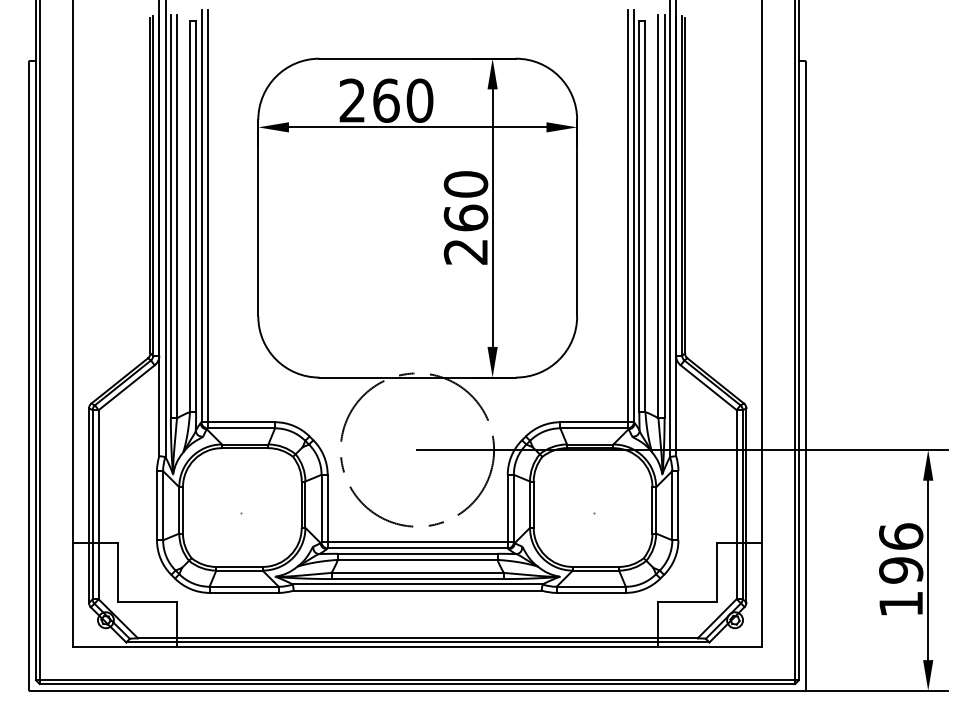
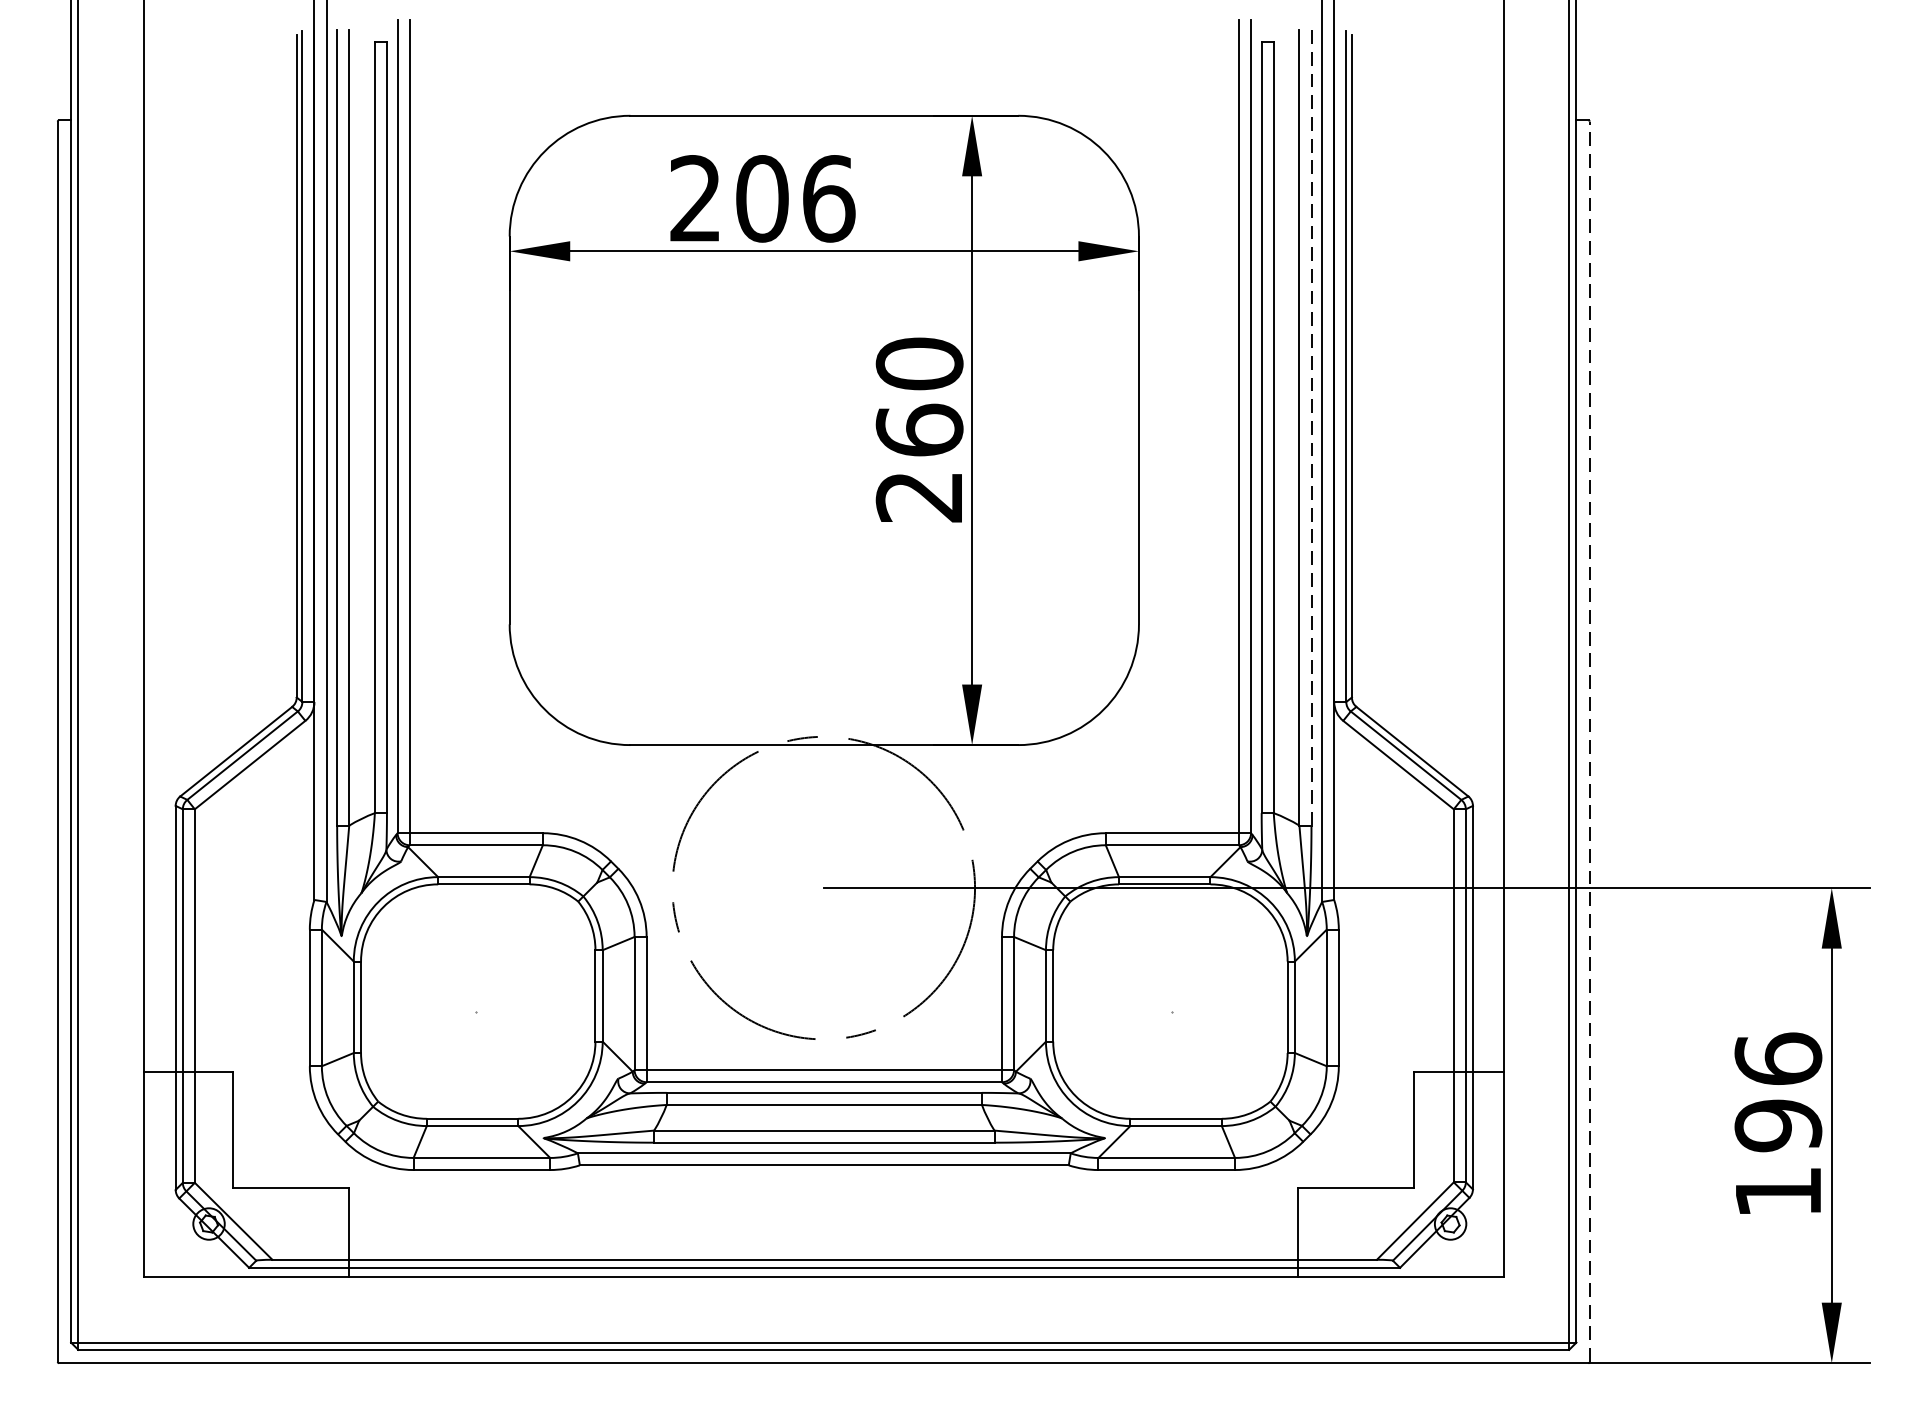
text: (403, 100) -> (796, 198), 260 -> 206
line: (664, 216) -> (1311, 427), solid -> dashed
line: (805, 375) -> (1589, 740), solid -> dashed

